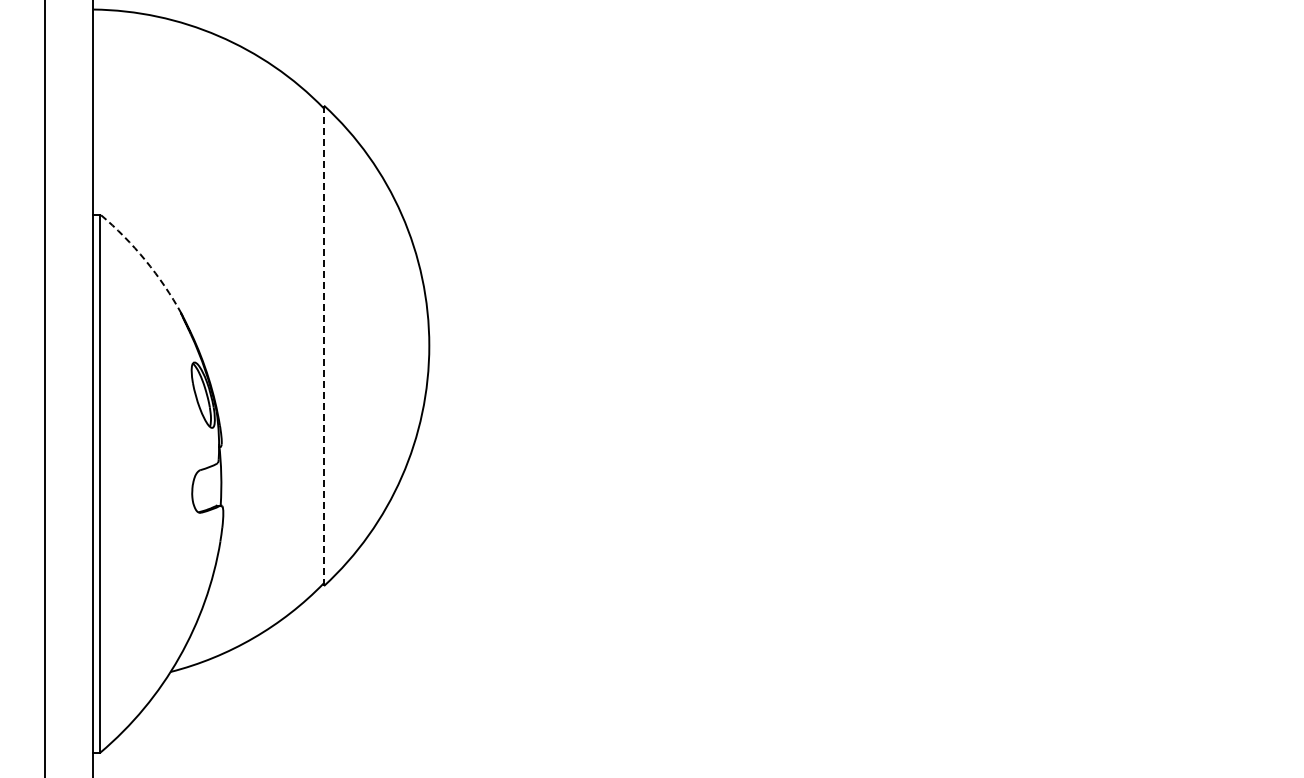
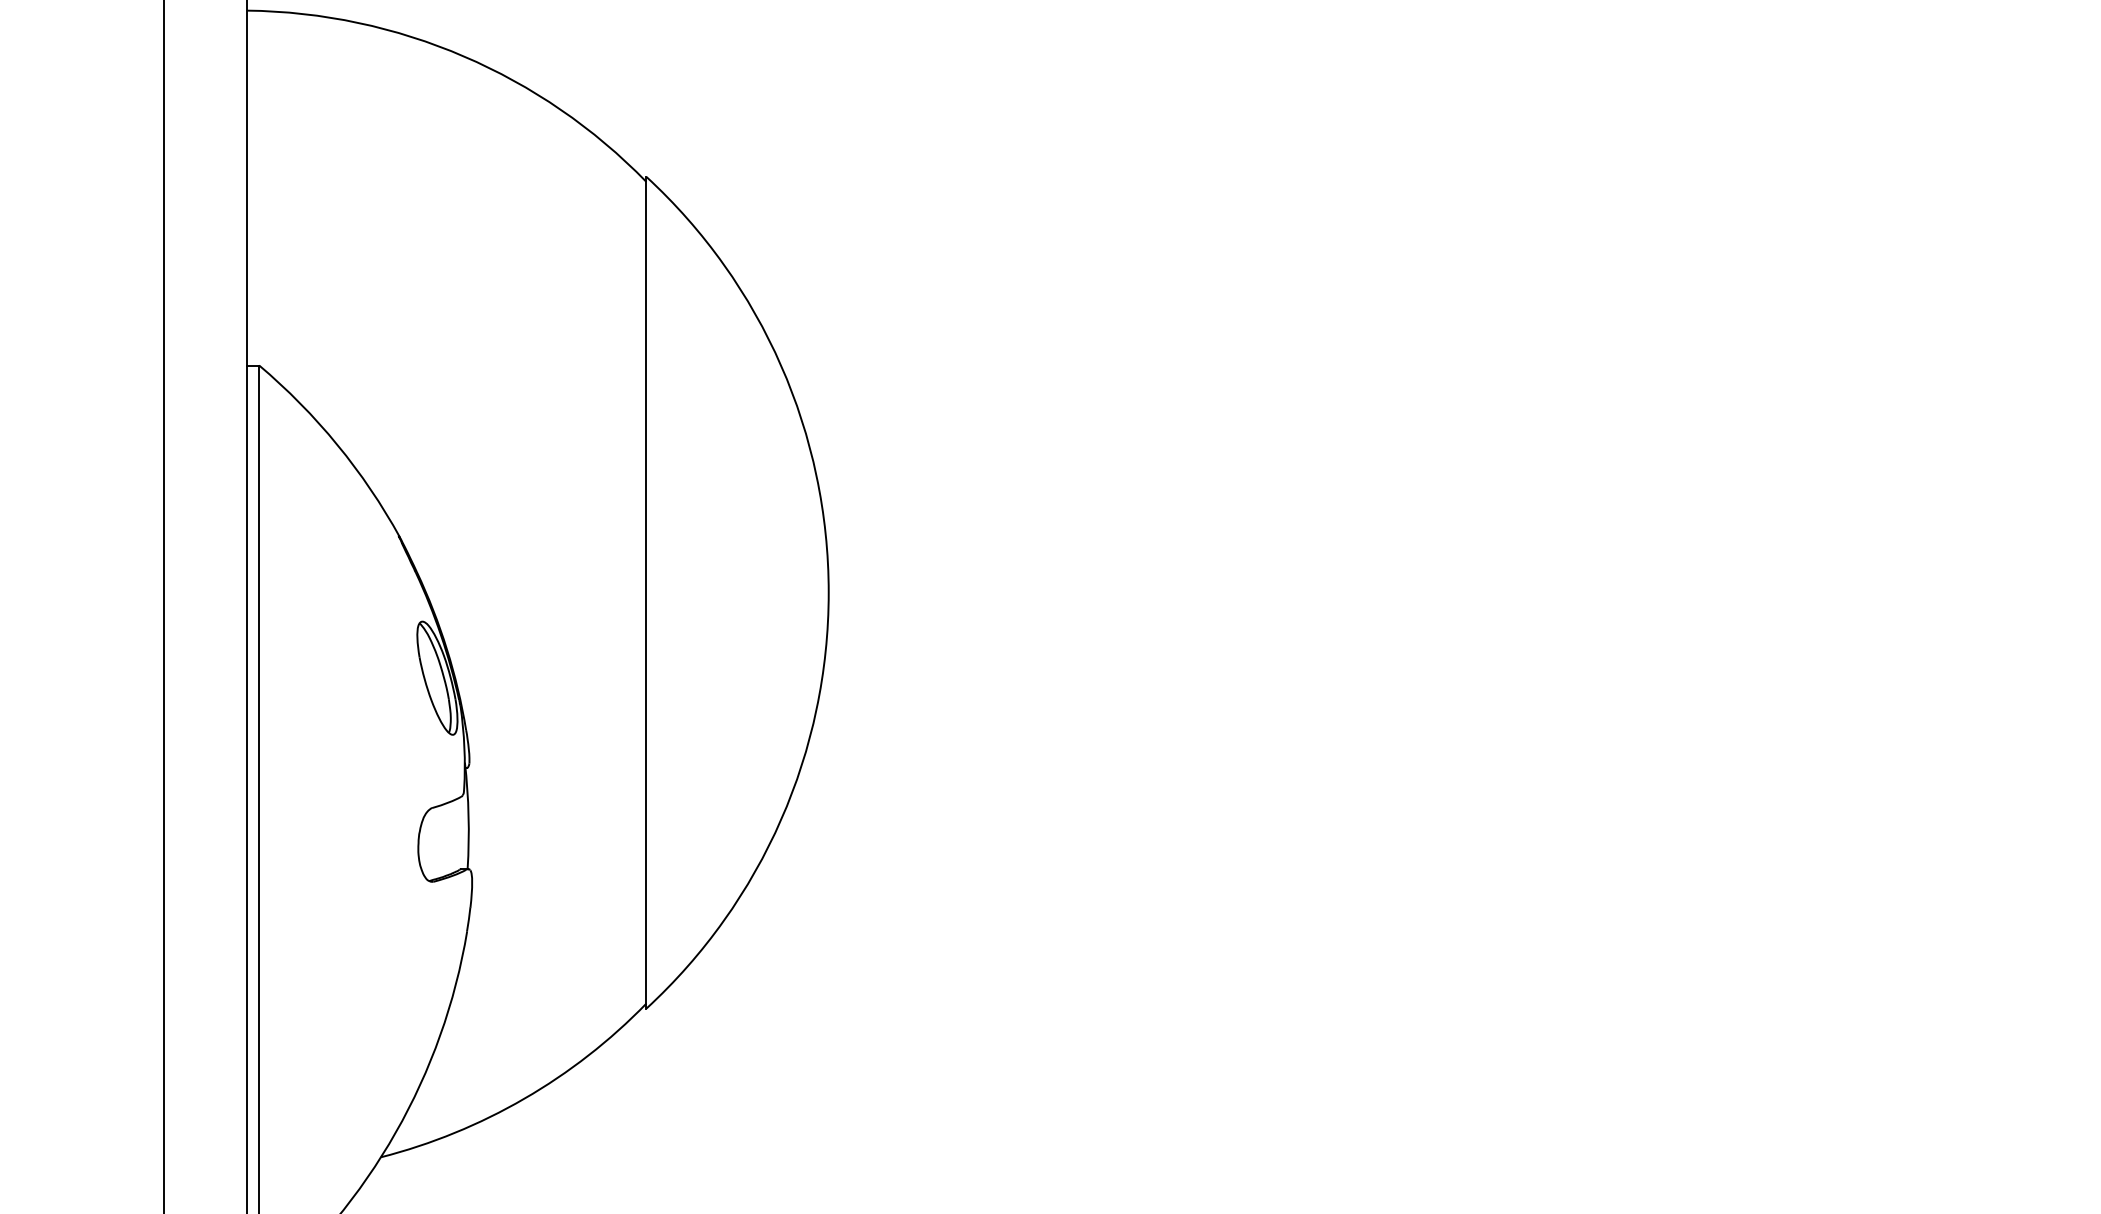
arc: (145, 260) -> (337, 445), dashed -> solid
line: (324, 346) -> (647, 593), dashed -> solid

